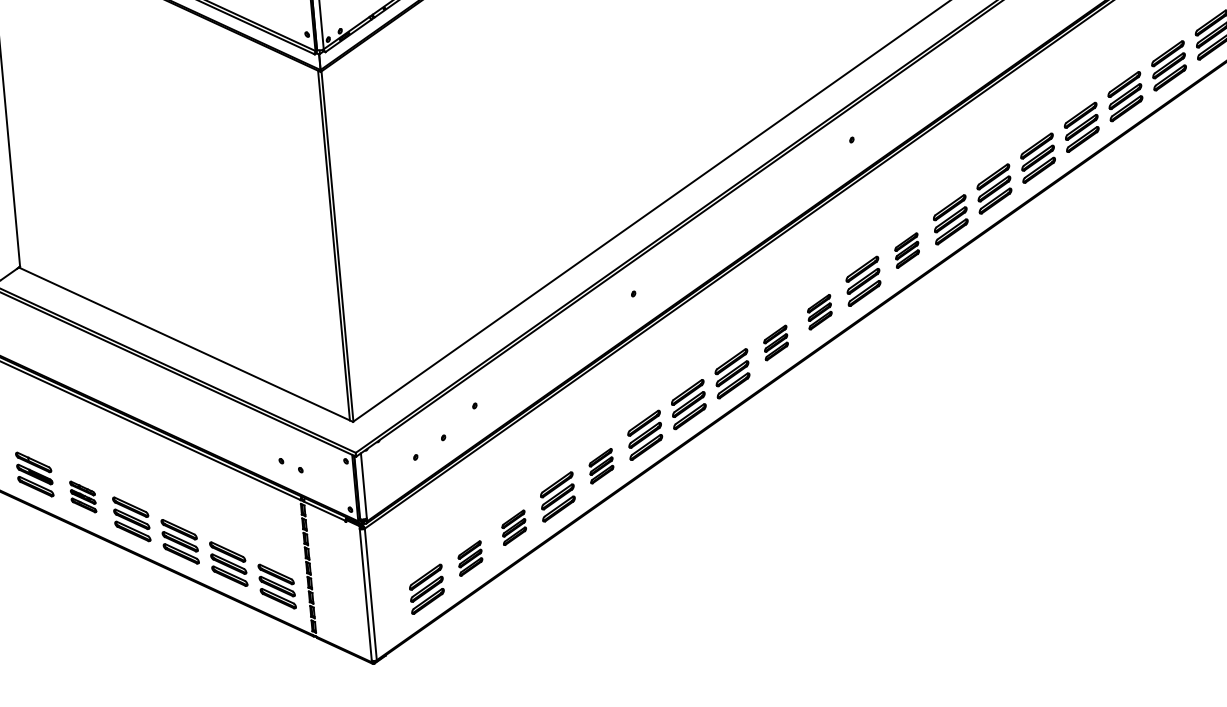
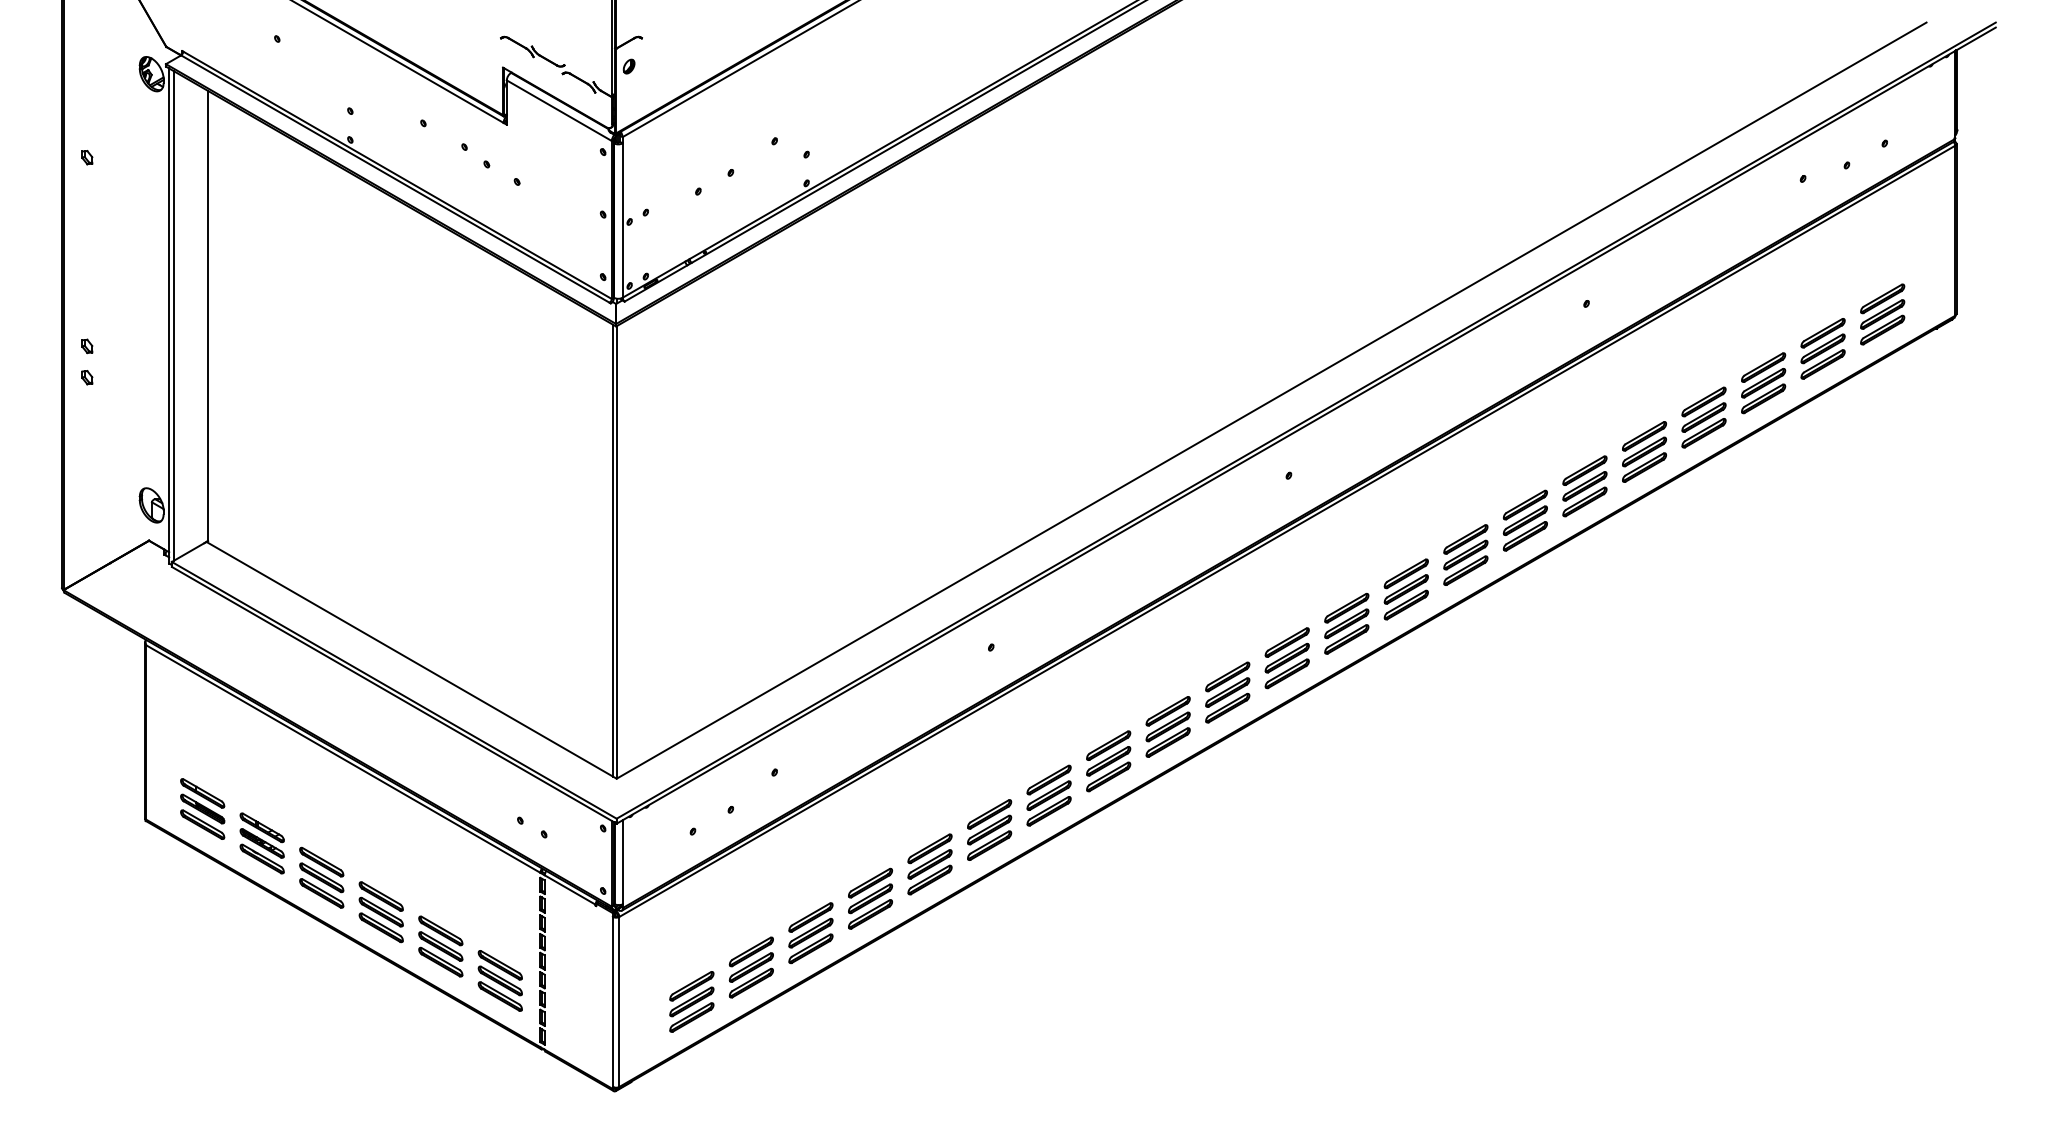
part: (906, 250) -> (1346, 623), size x1.43
part: (819, 312) -> (1227, 692), size x1.43
part: (775, 342) -> (1167, 726), size x1.43
part: (601, 466) -> (929, 864), size x1.43
part: (82, 497) -> (261, 843), size x1.43
part: (513, 528) -> (810, 933), size x1.43
part: (469, 558) -> (750, 967), size x1.43

